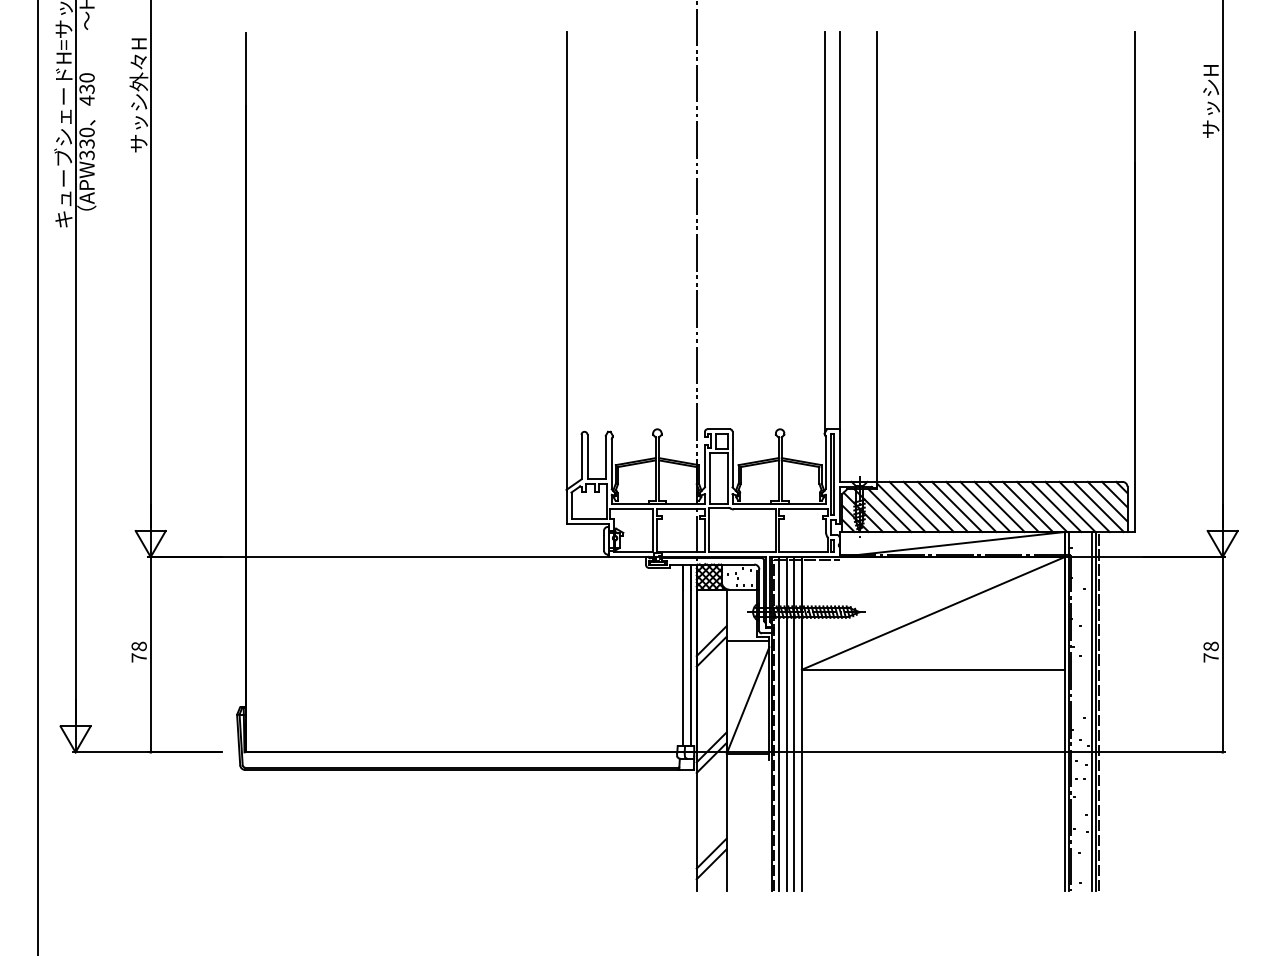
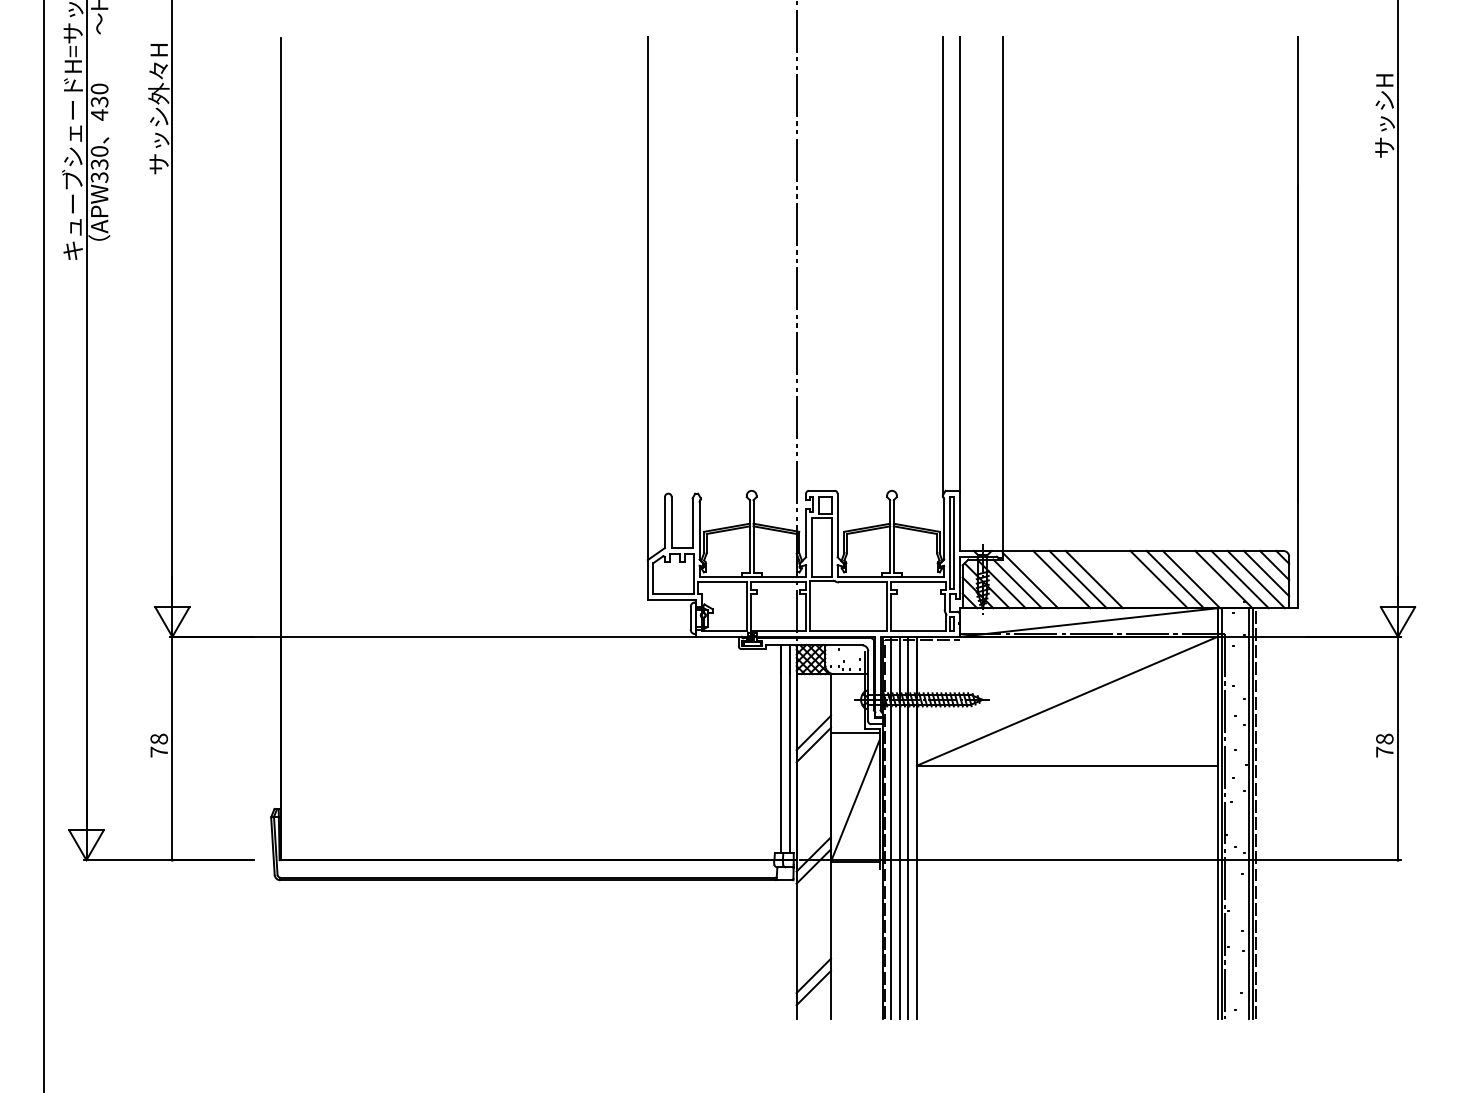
line: (914, 506) -> (1045, 579), removed
line: (971, 506) -> (1110, 579), removed
line: (985, 506) -> (1126, 579), removed
line: (999, 506) -> (1142, 579), removed
line: (1056, 506) -> (1207, 579), removed

